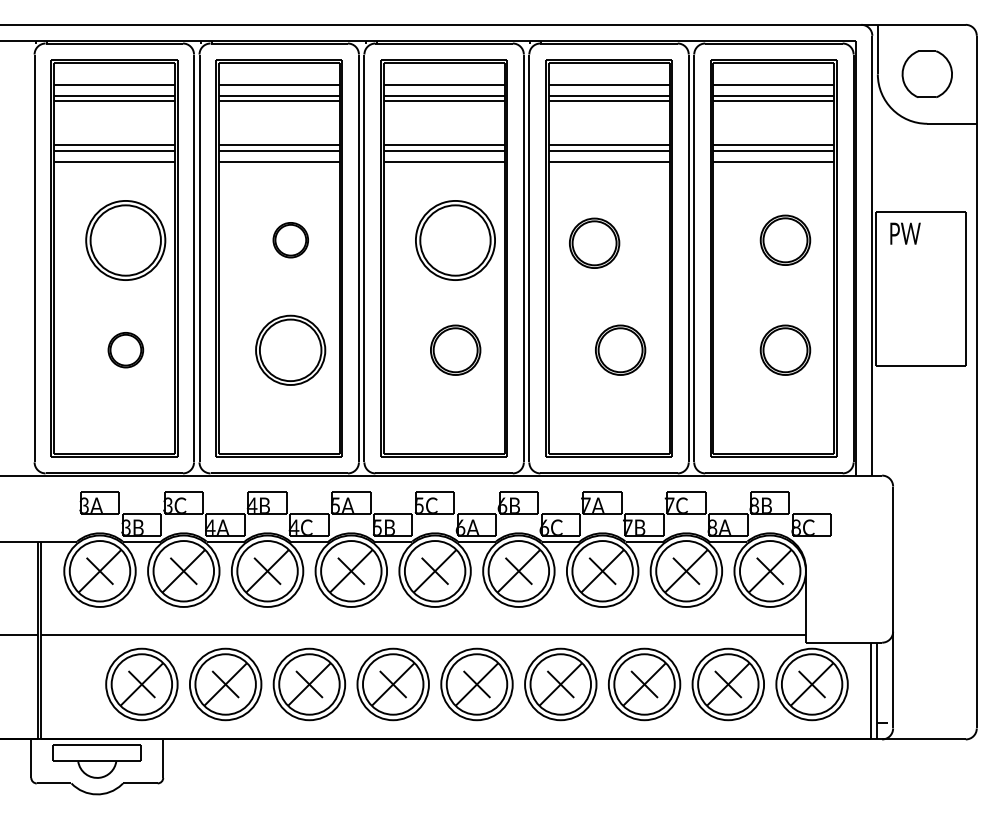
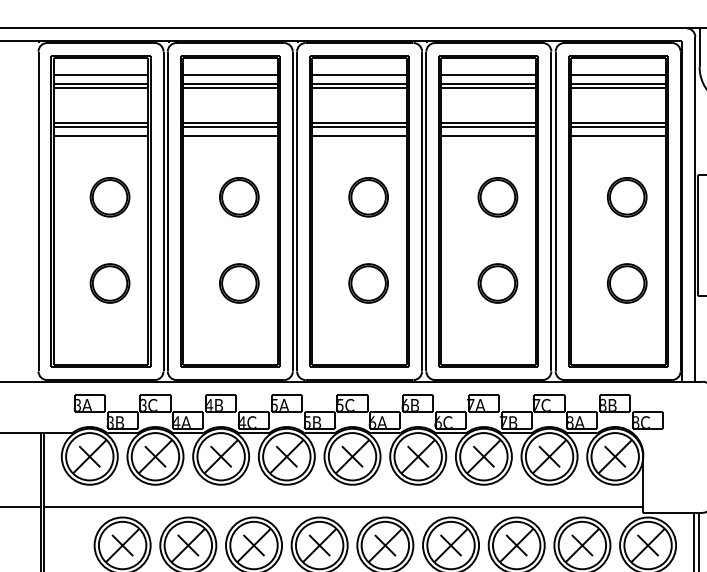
part: (125, 239) -> (109, 196), size x0.62
part: (290, 239) -> (239, 196), size x1.43
part: (455, 239) -> (368, 196), size x0.62
part: (594, 242) -> (497, 196), moved
part: (125, 349) -> (109, 282), size x1.43
part: (290, 349) -> (239, 282), size x0.71

